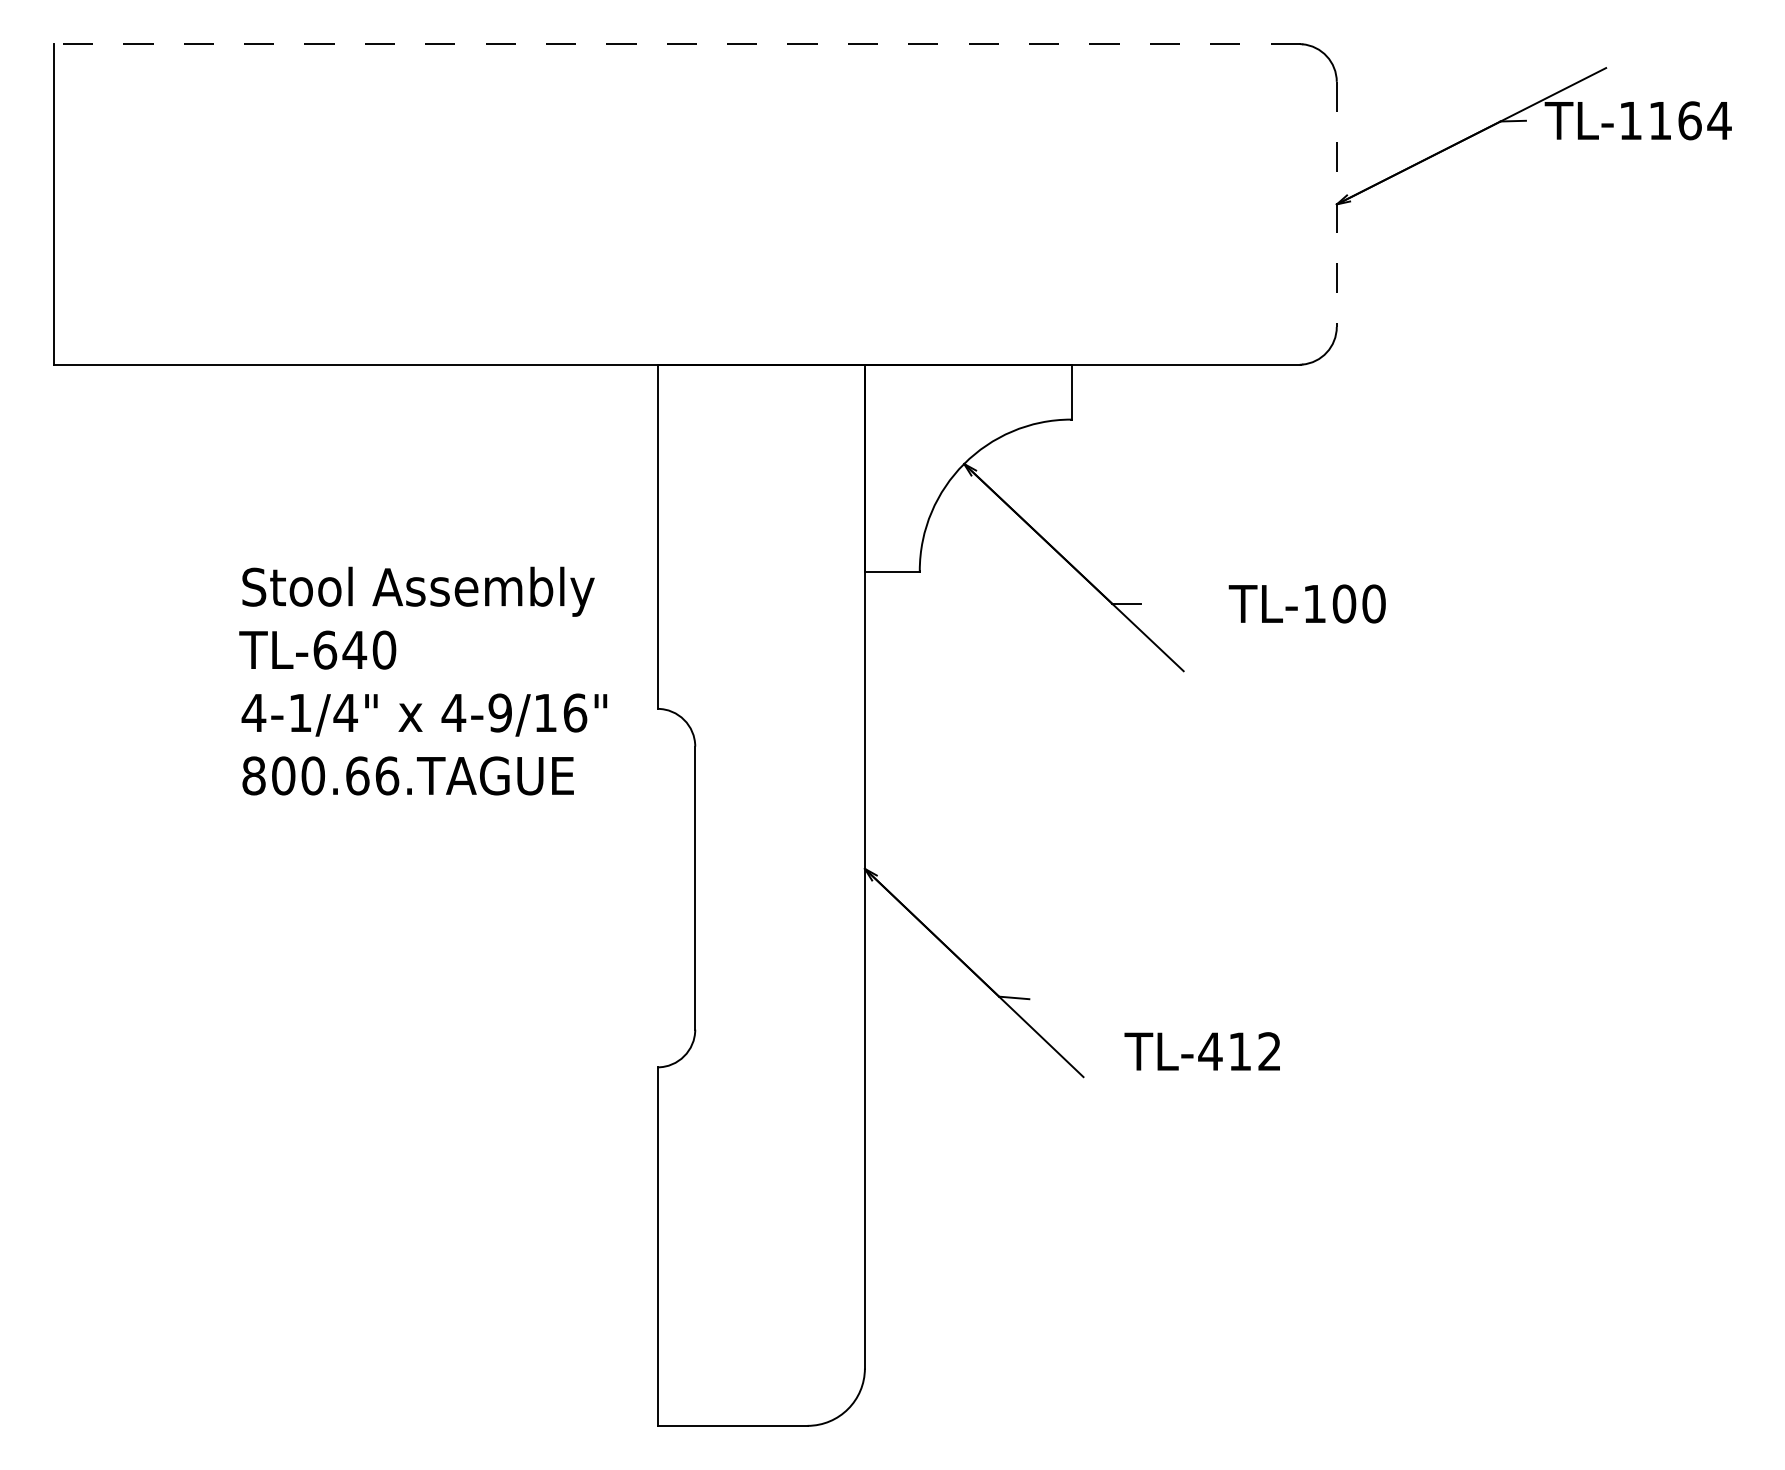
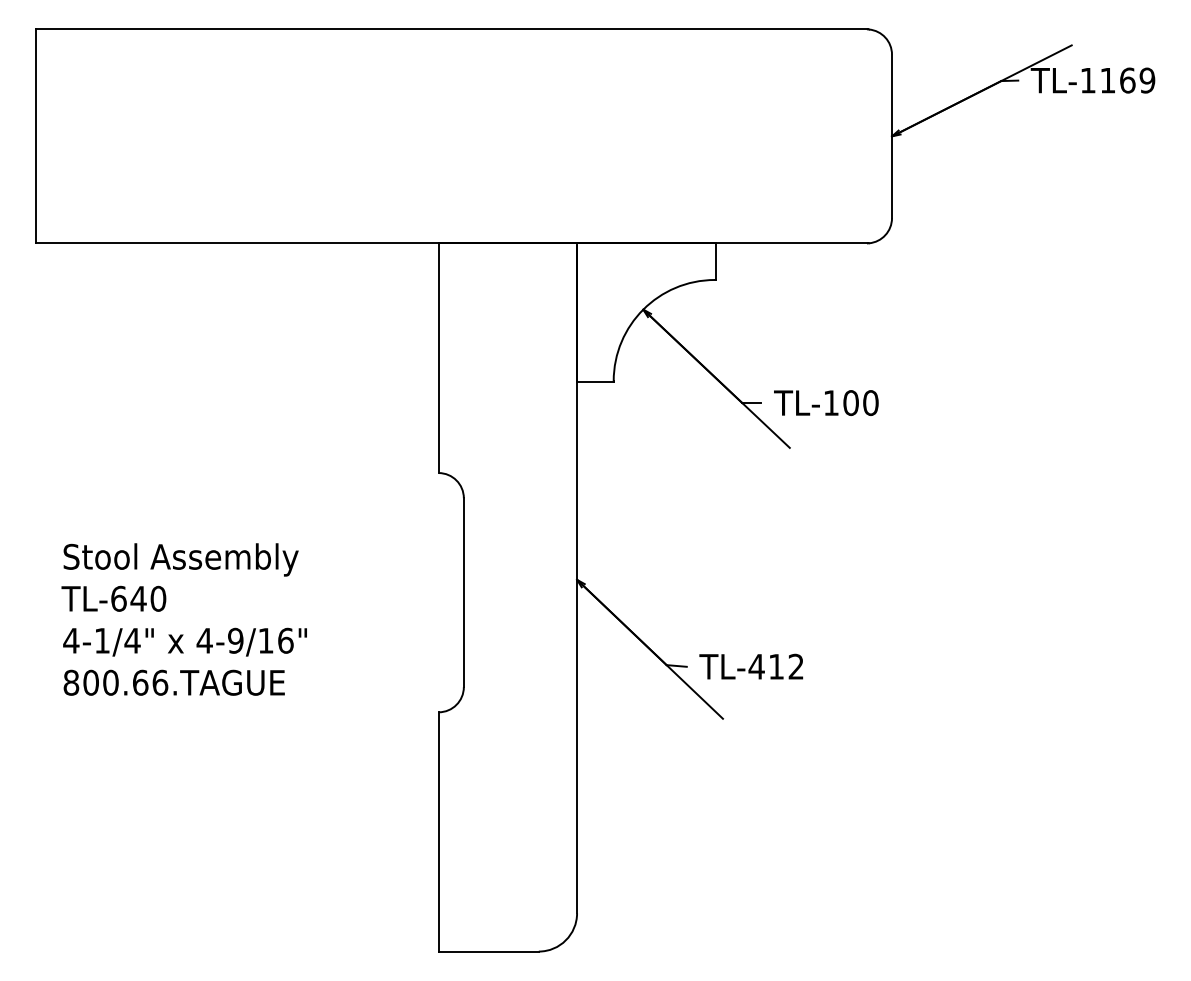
line: (676, 44) -> (451, 29), dashed -> solid
text: (1719, 120) -> (1147, 80), TL-1164 -> TL-1169
line: (1337, 204) -> (892, 136), dashed -> solid
text: (1307, 603) -> (826, 402), moved
text: (422, 681) -> (183, 619), moved
text: (1202, 1051) -> (751, 666), moved

